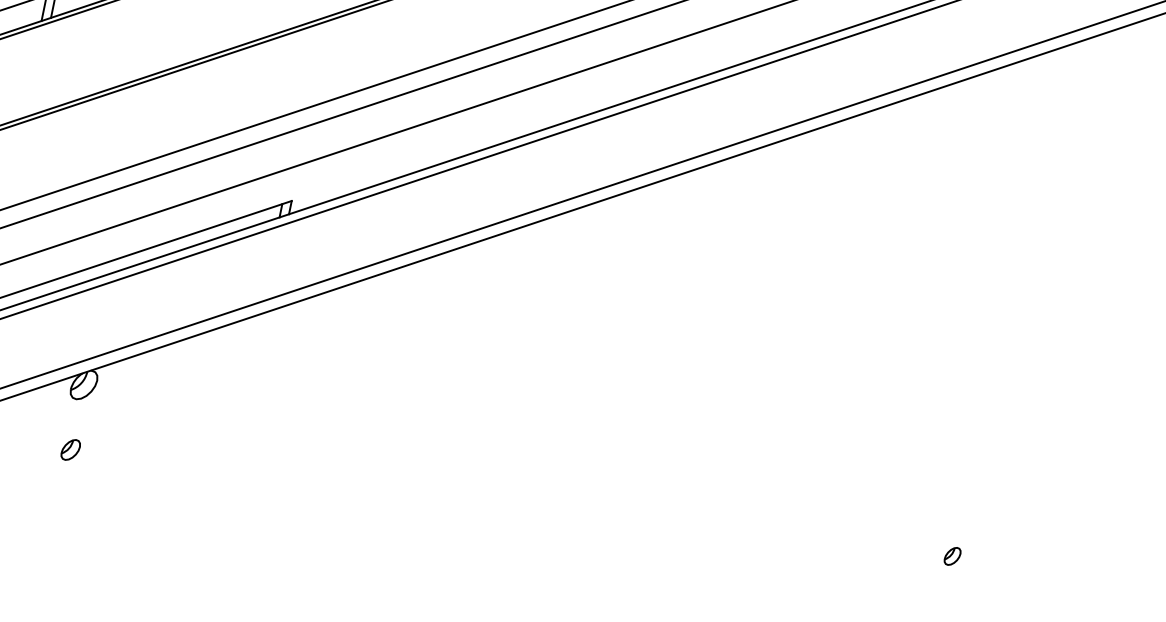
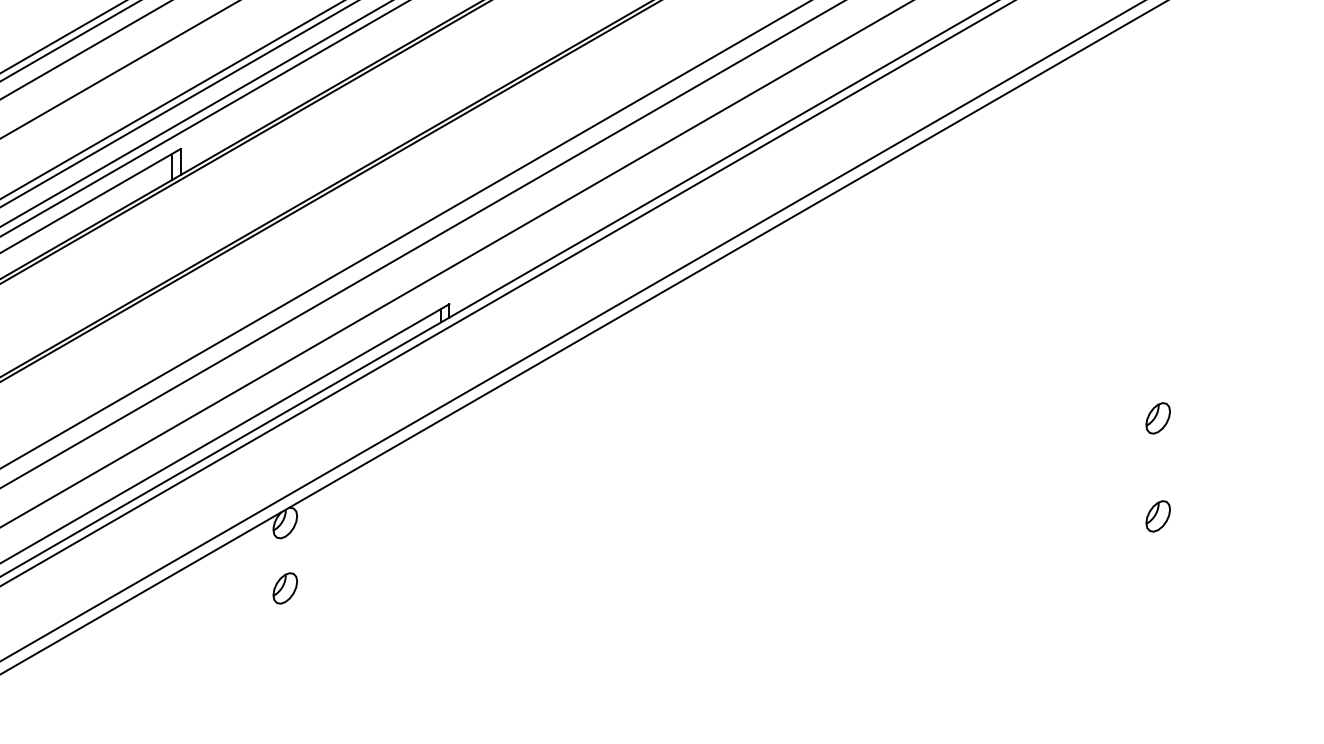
part: (70, 450) -> (285, 588), size x1.43
part: (971, 458) -> (1157, 418), added
part: (951, 556) -> (1157, 516), size x1.67

